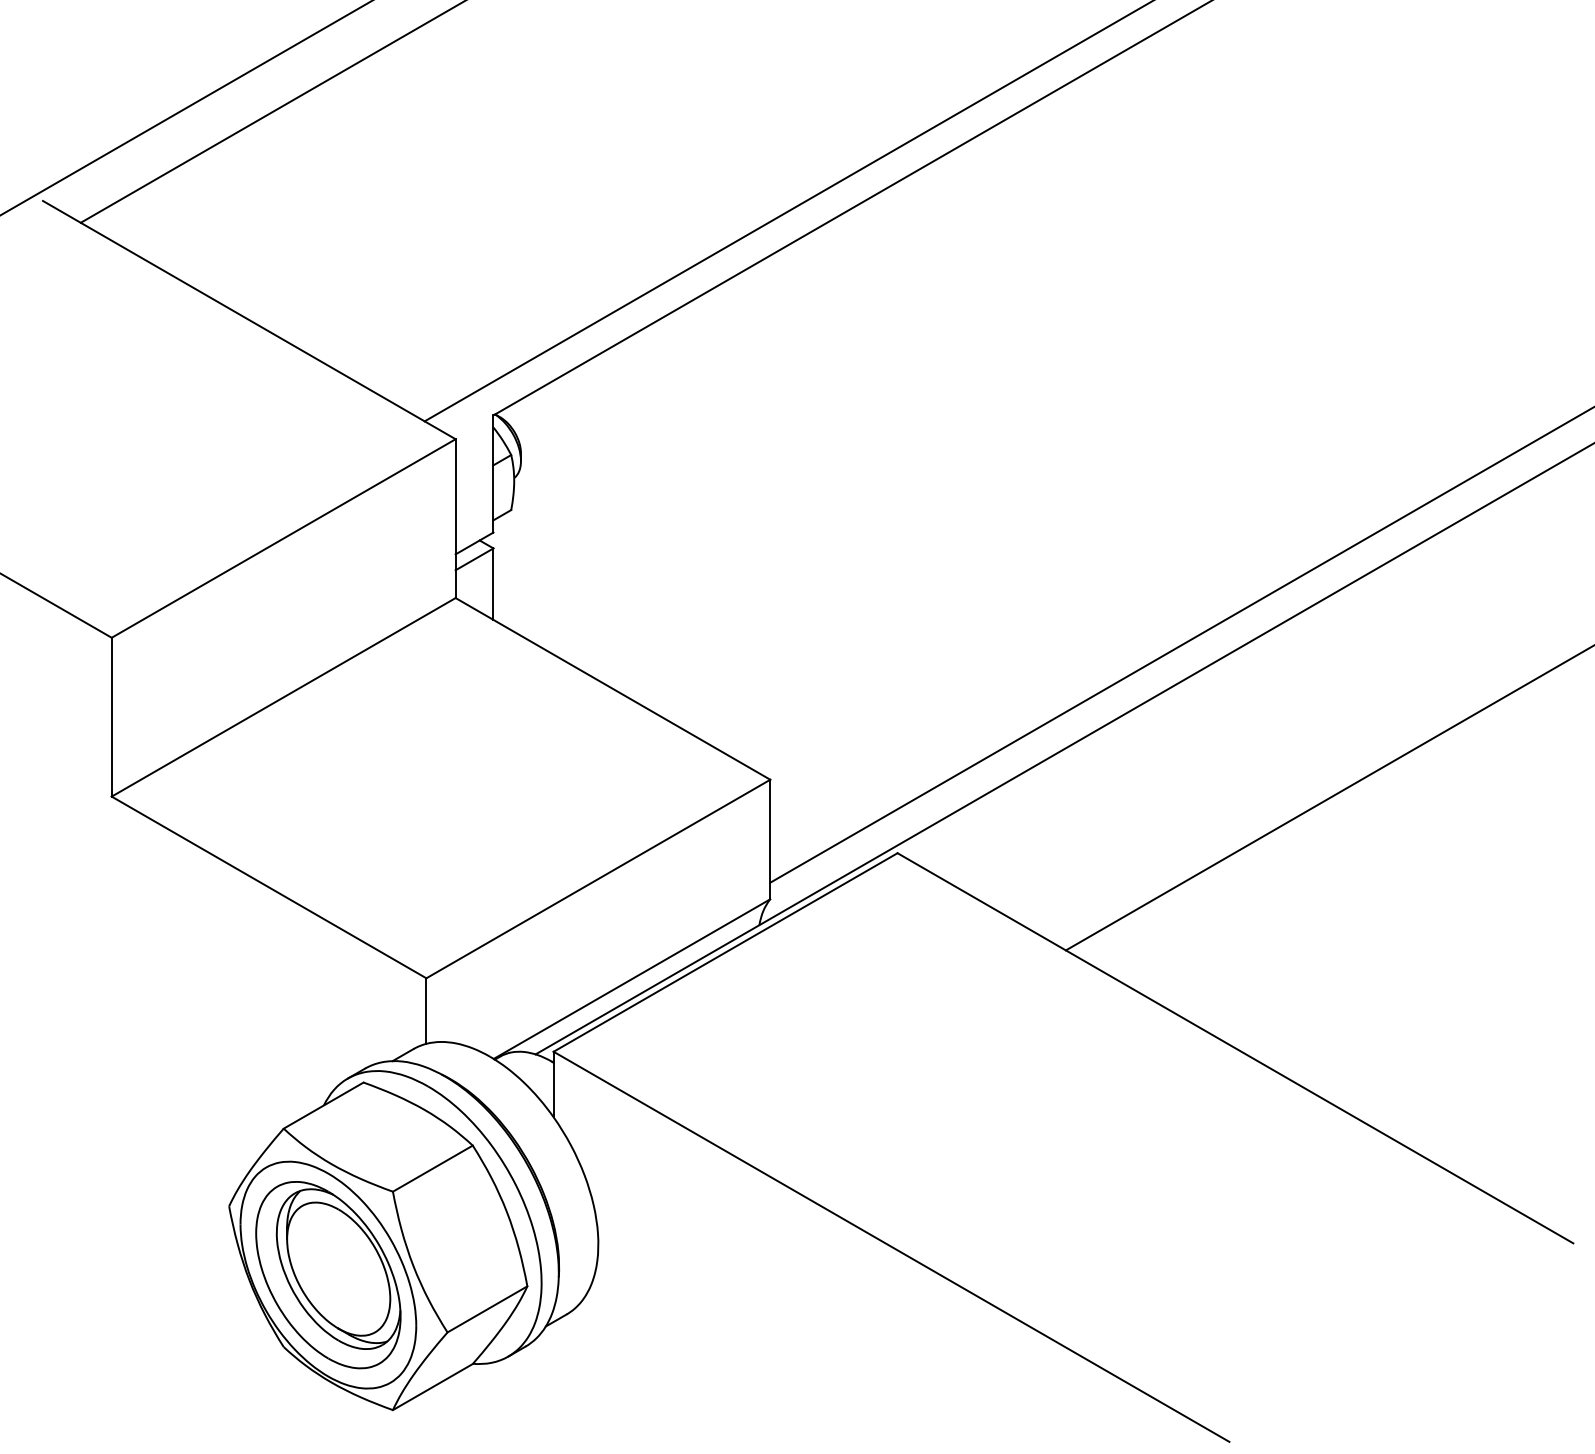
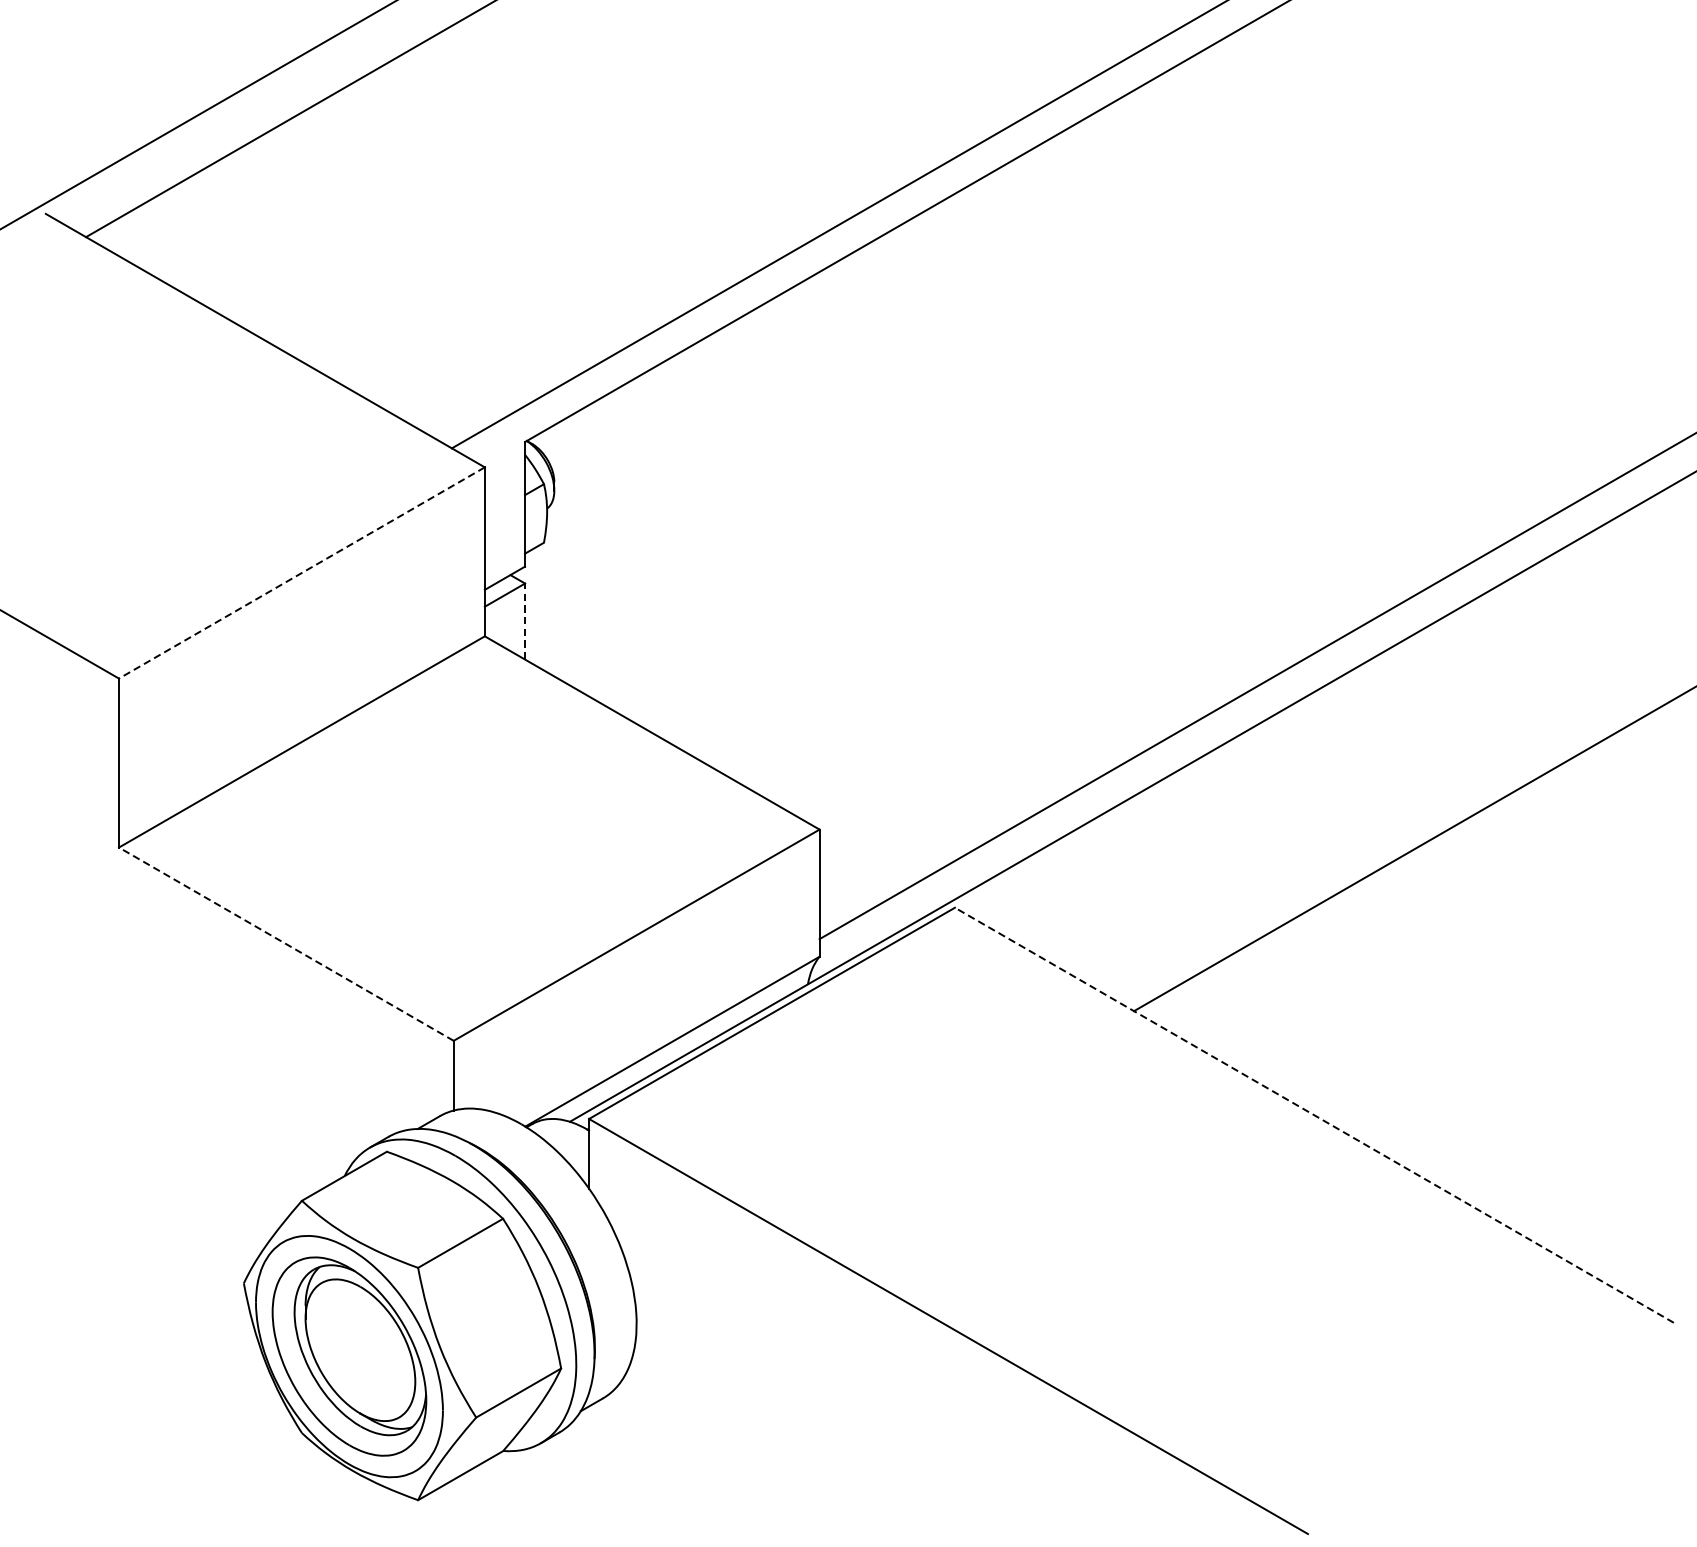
line: (283, 538) -> (301, 572), solid -> dashed
line: (493, 584) -> (525, 621), solid -> dashed
line: (269, 887) -> (286, 944), solid -> dashed
line: (1235, 1048) -> (1314, 1115), solid -> dashed

